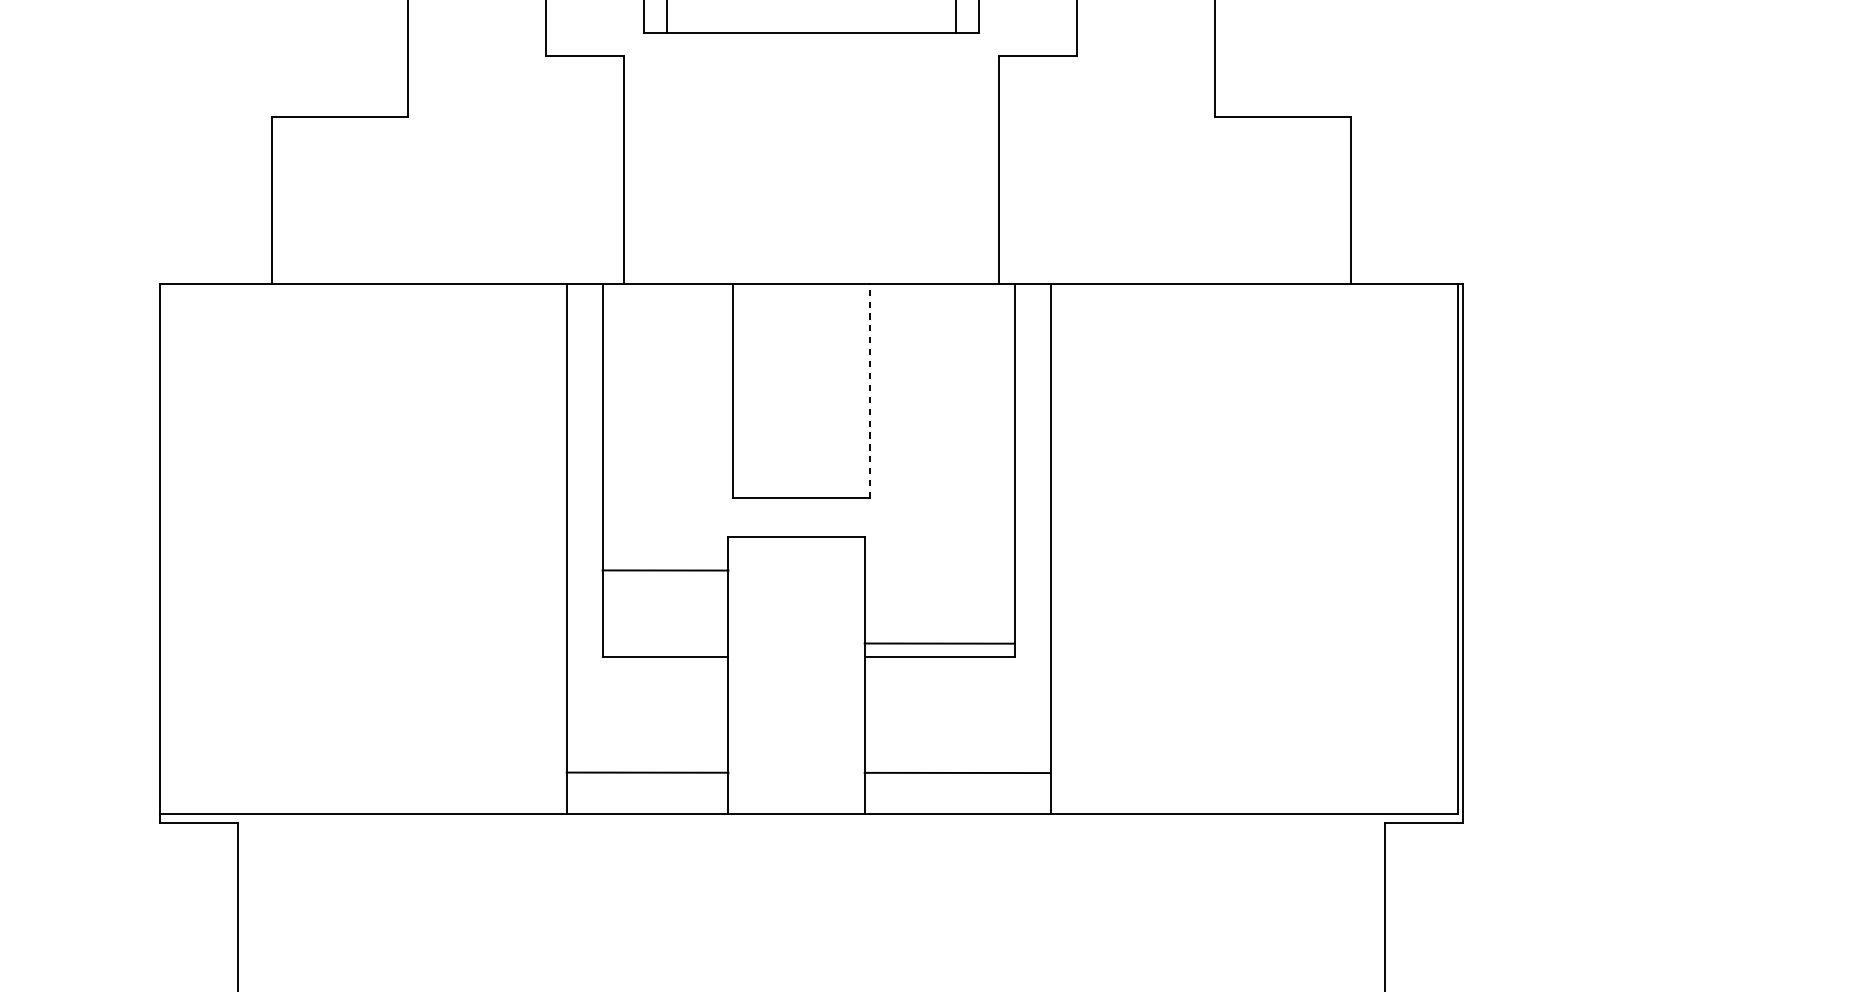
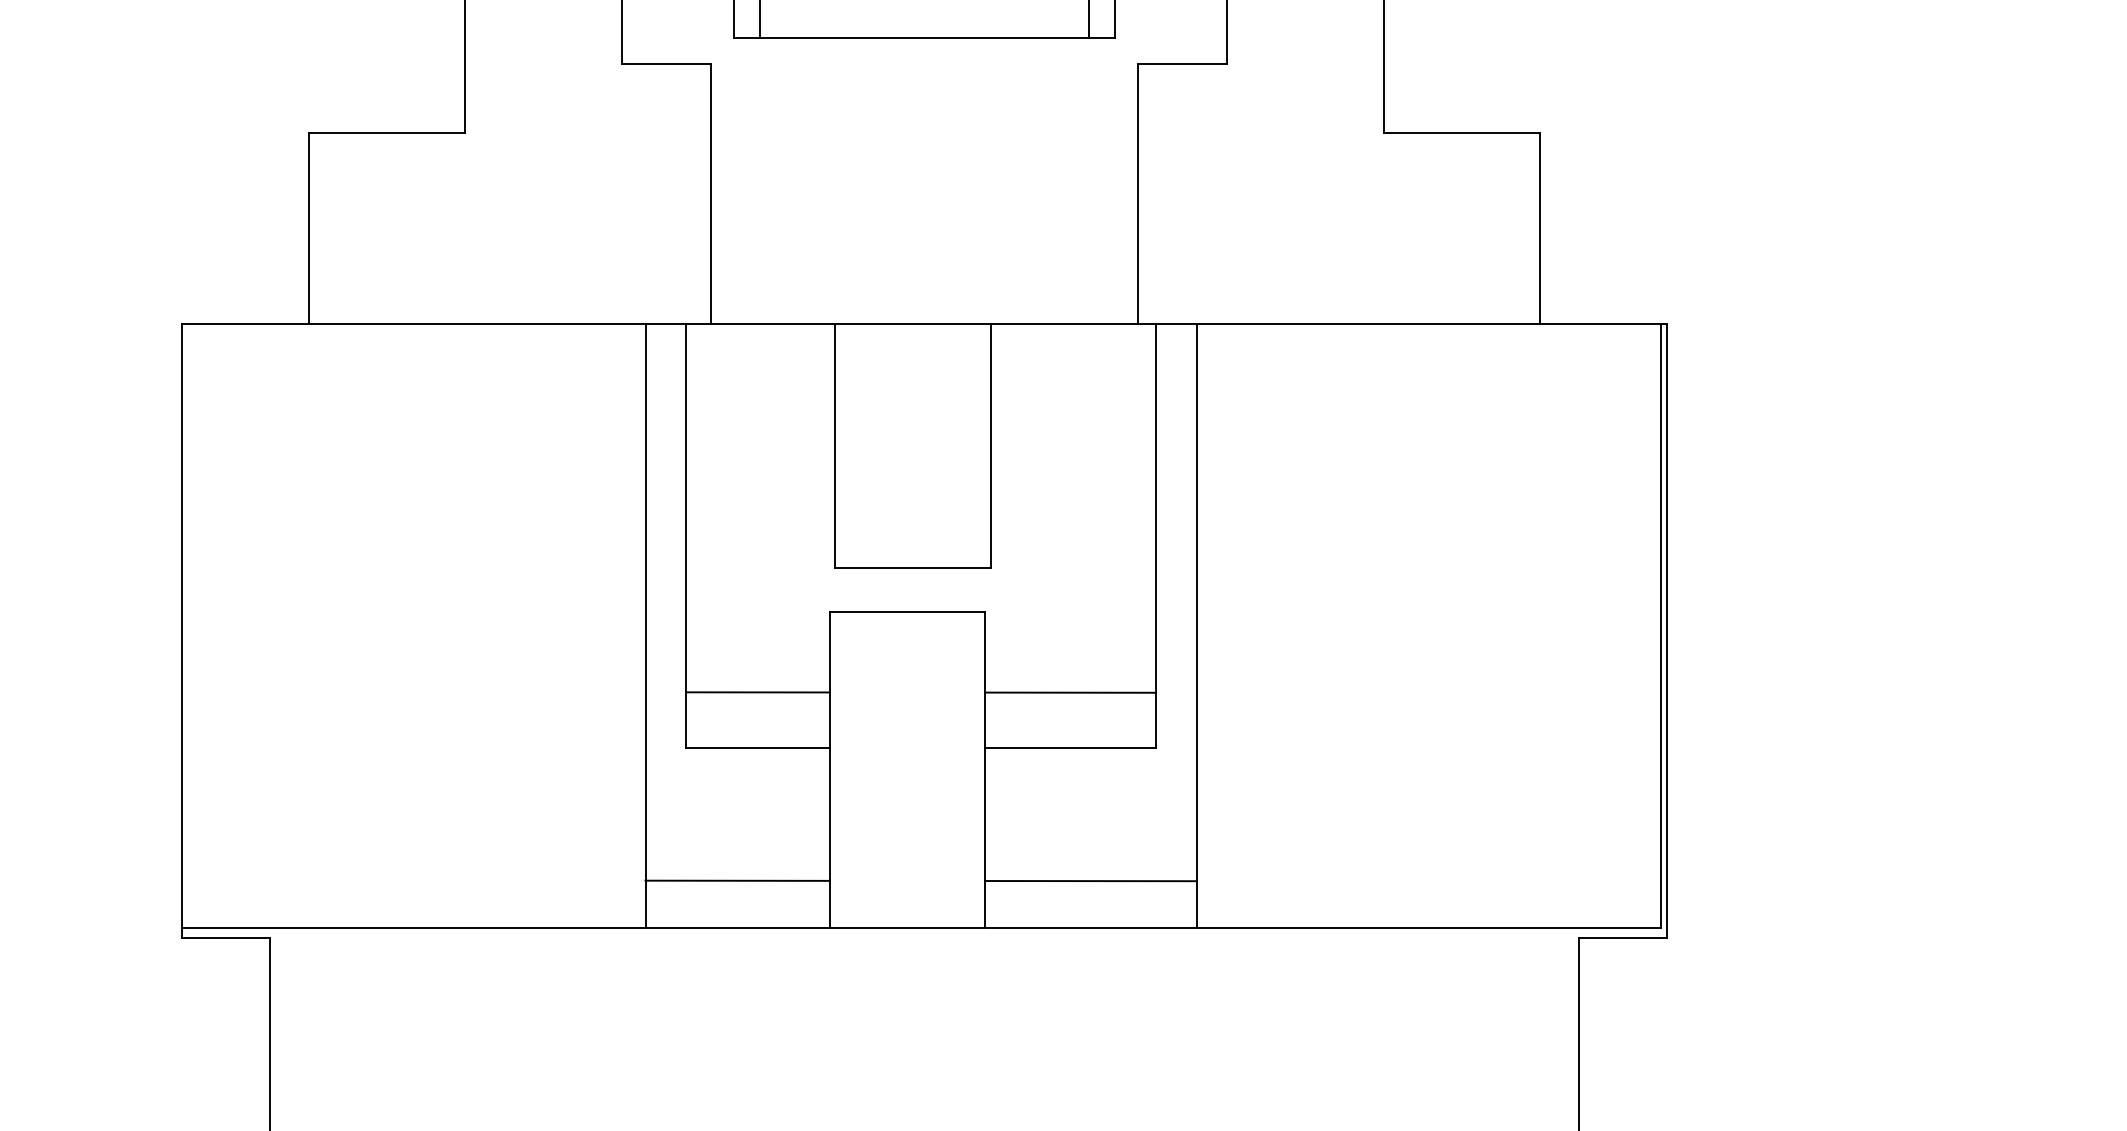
line: (869, 390) -> (990, 445), dashed -> solid
line: (664, 570) -> (757, 692), moved
line: (939, 643) -> (1070, 692), moved

